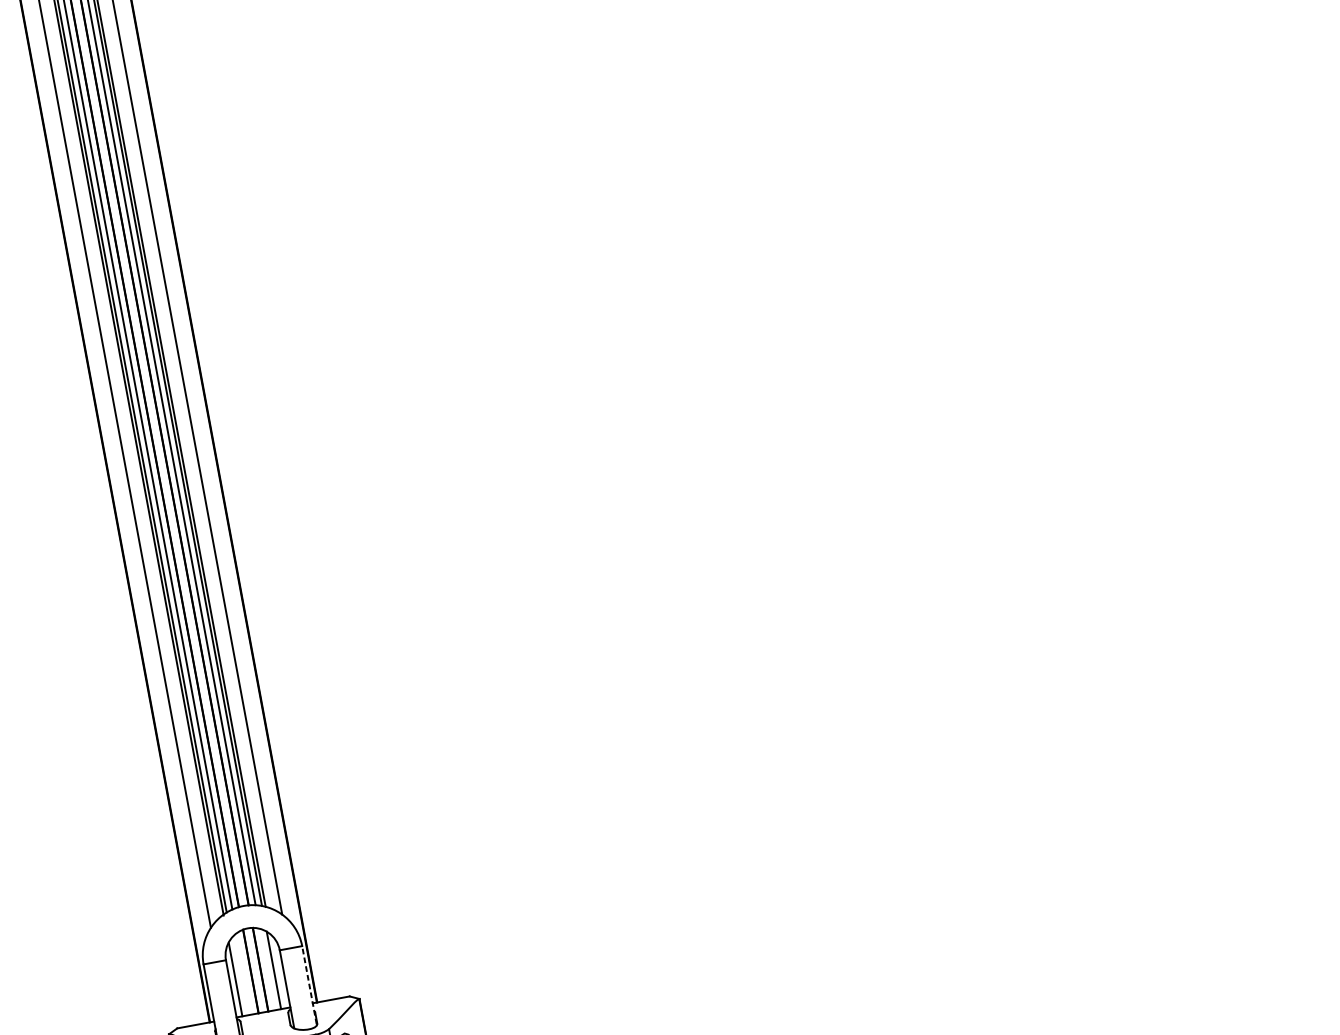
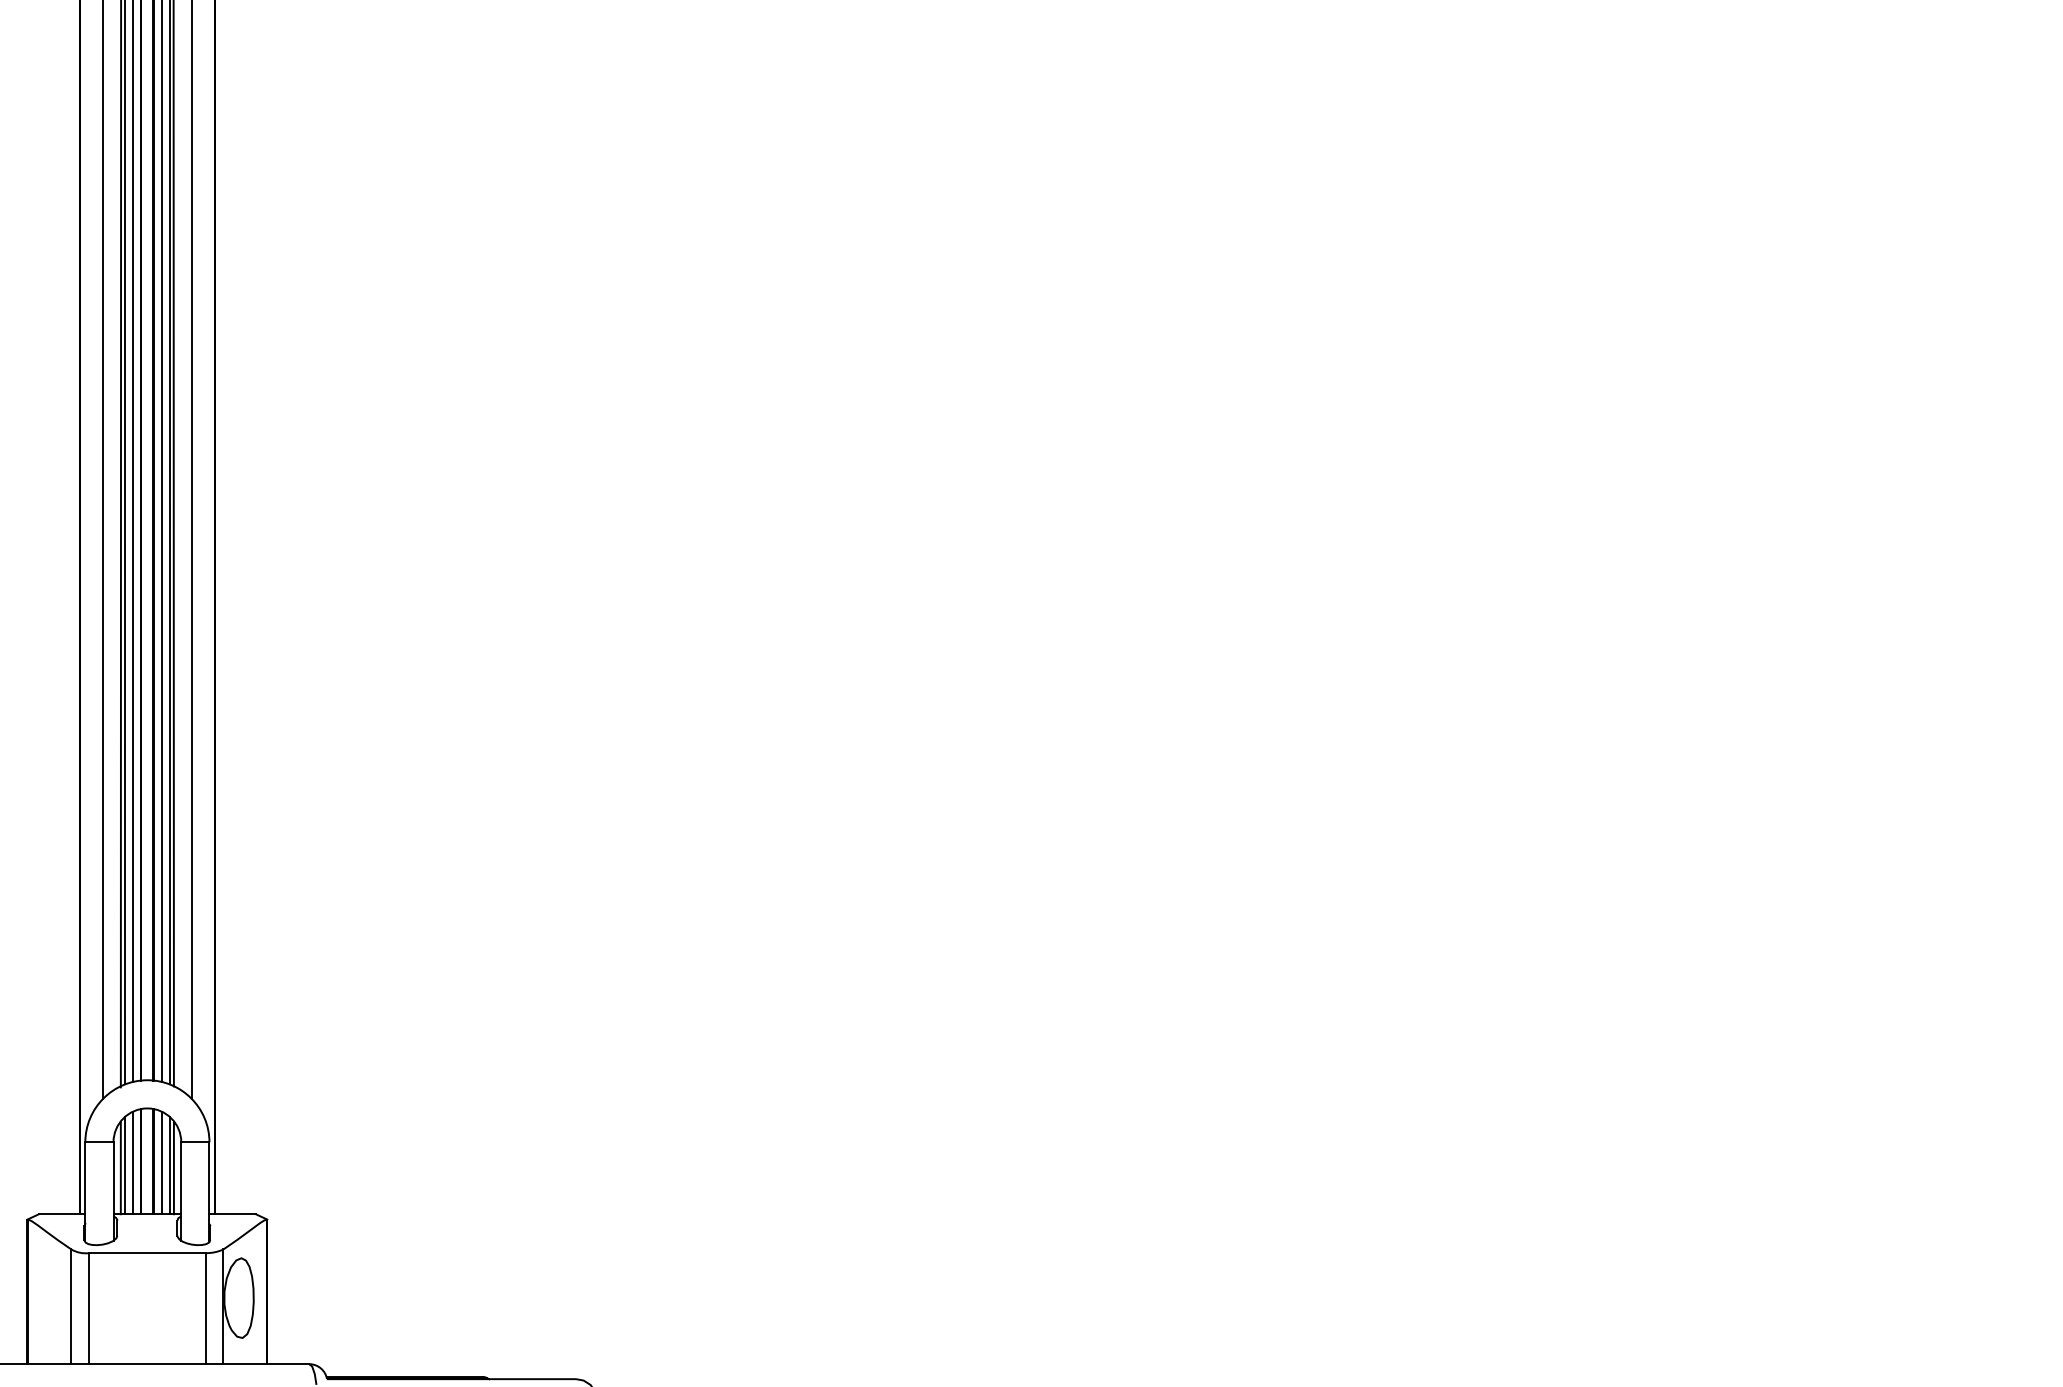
line: (267, 969) -> (162, 1162), added
line: (277, 971) -> (173, 1167), added
line: (244, 973) -> (132, 1162), added
line: (238, 976) -> (125, 1165), added
line: (309, 984) -> (209, 1190), dashed -> solid

